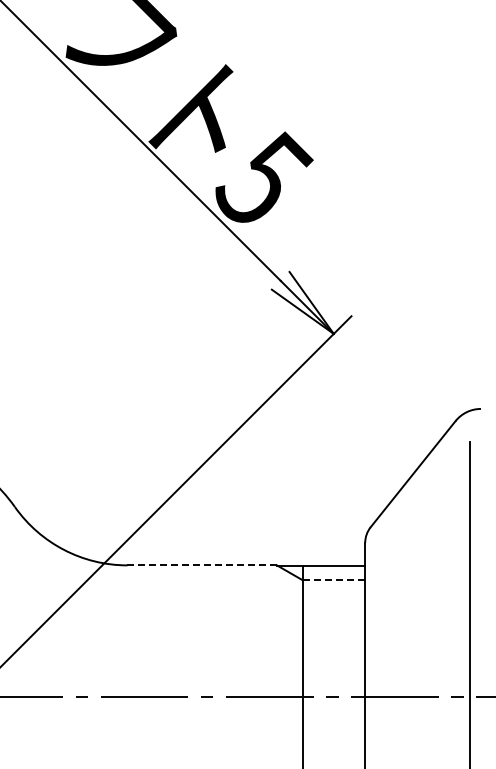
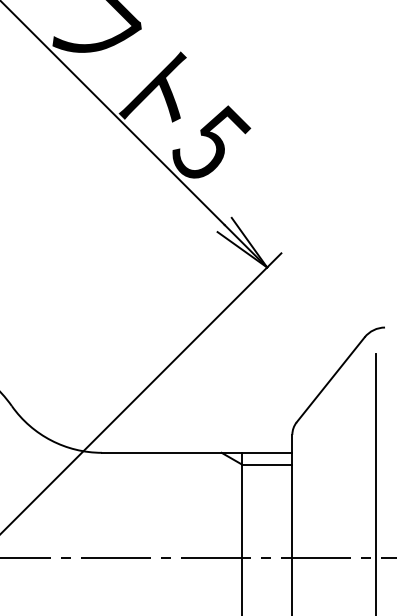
line: (202, 565) -> (162, 452), dashed -> solid
line: (334, 580) -> (267, 464), dashed -> solid

